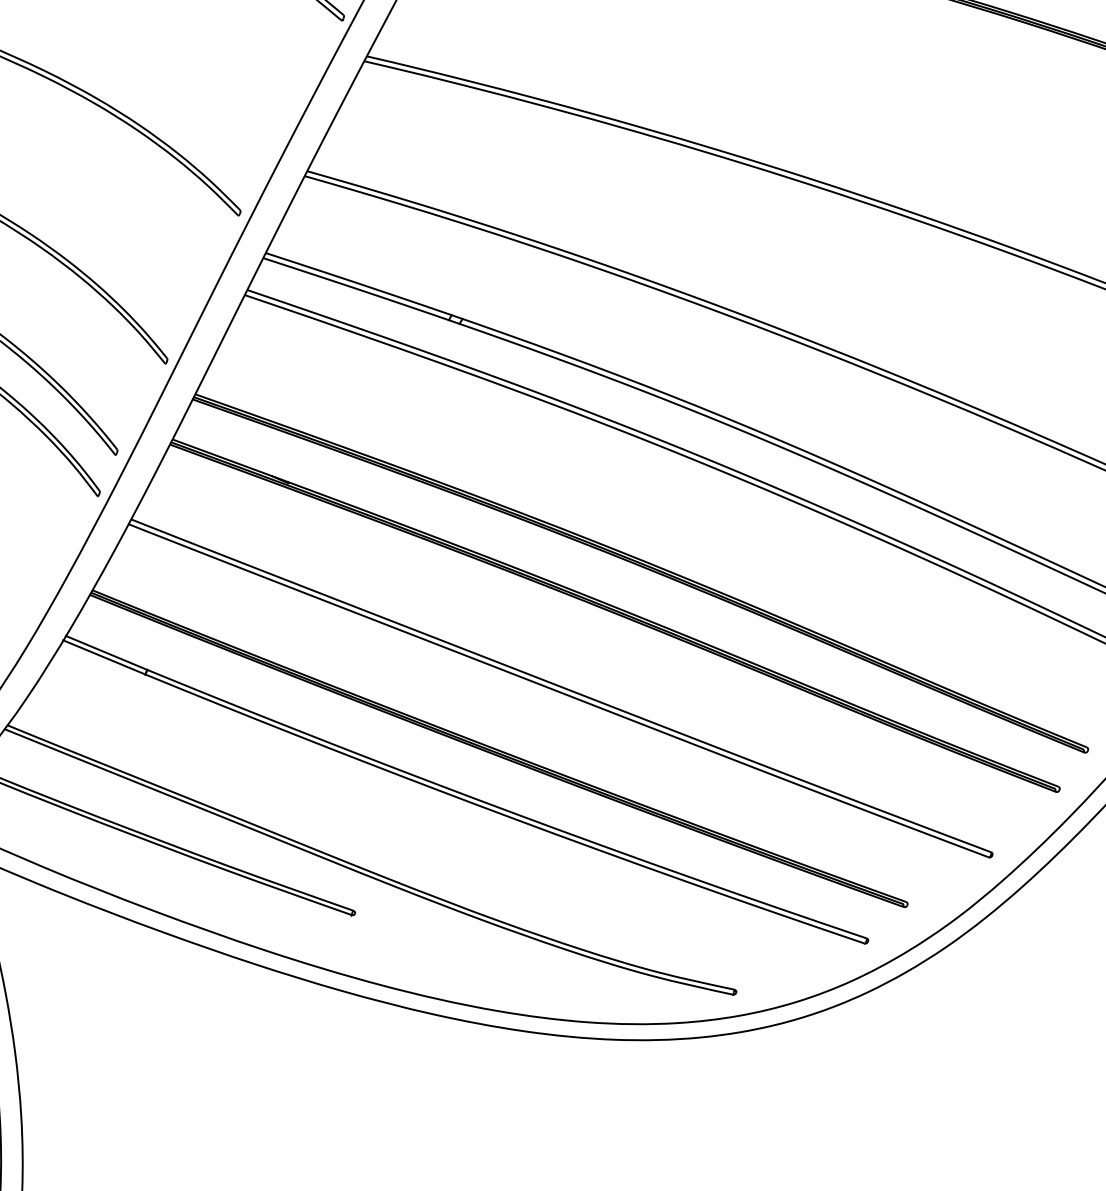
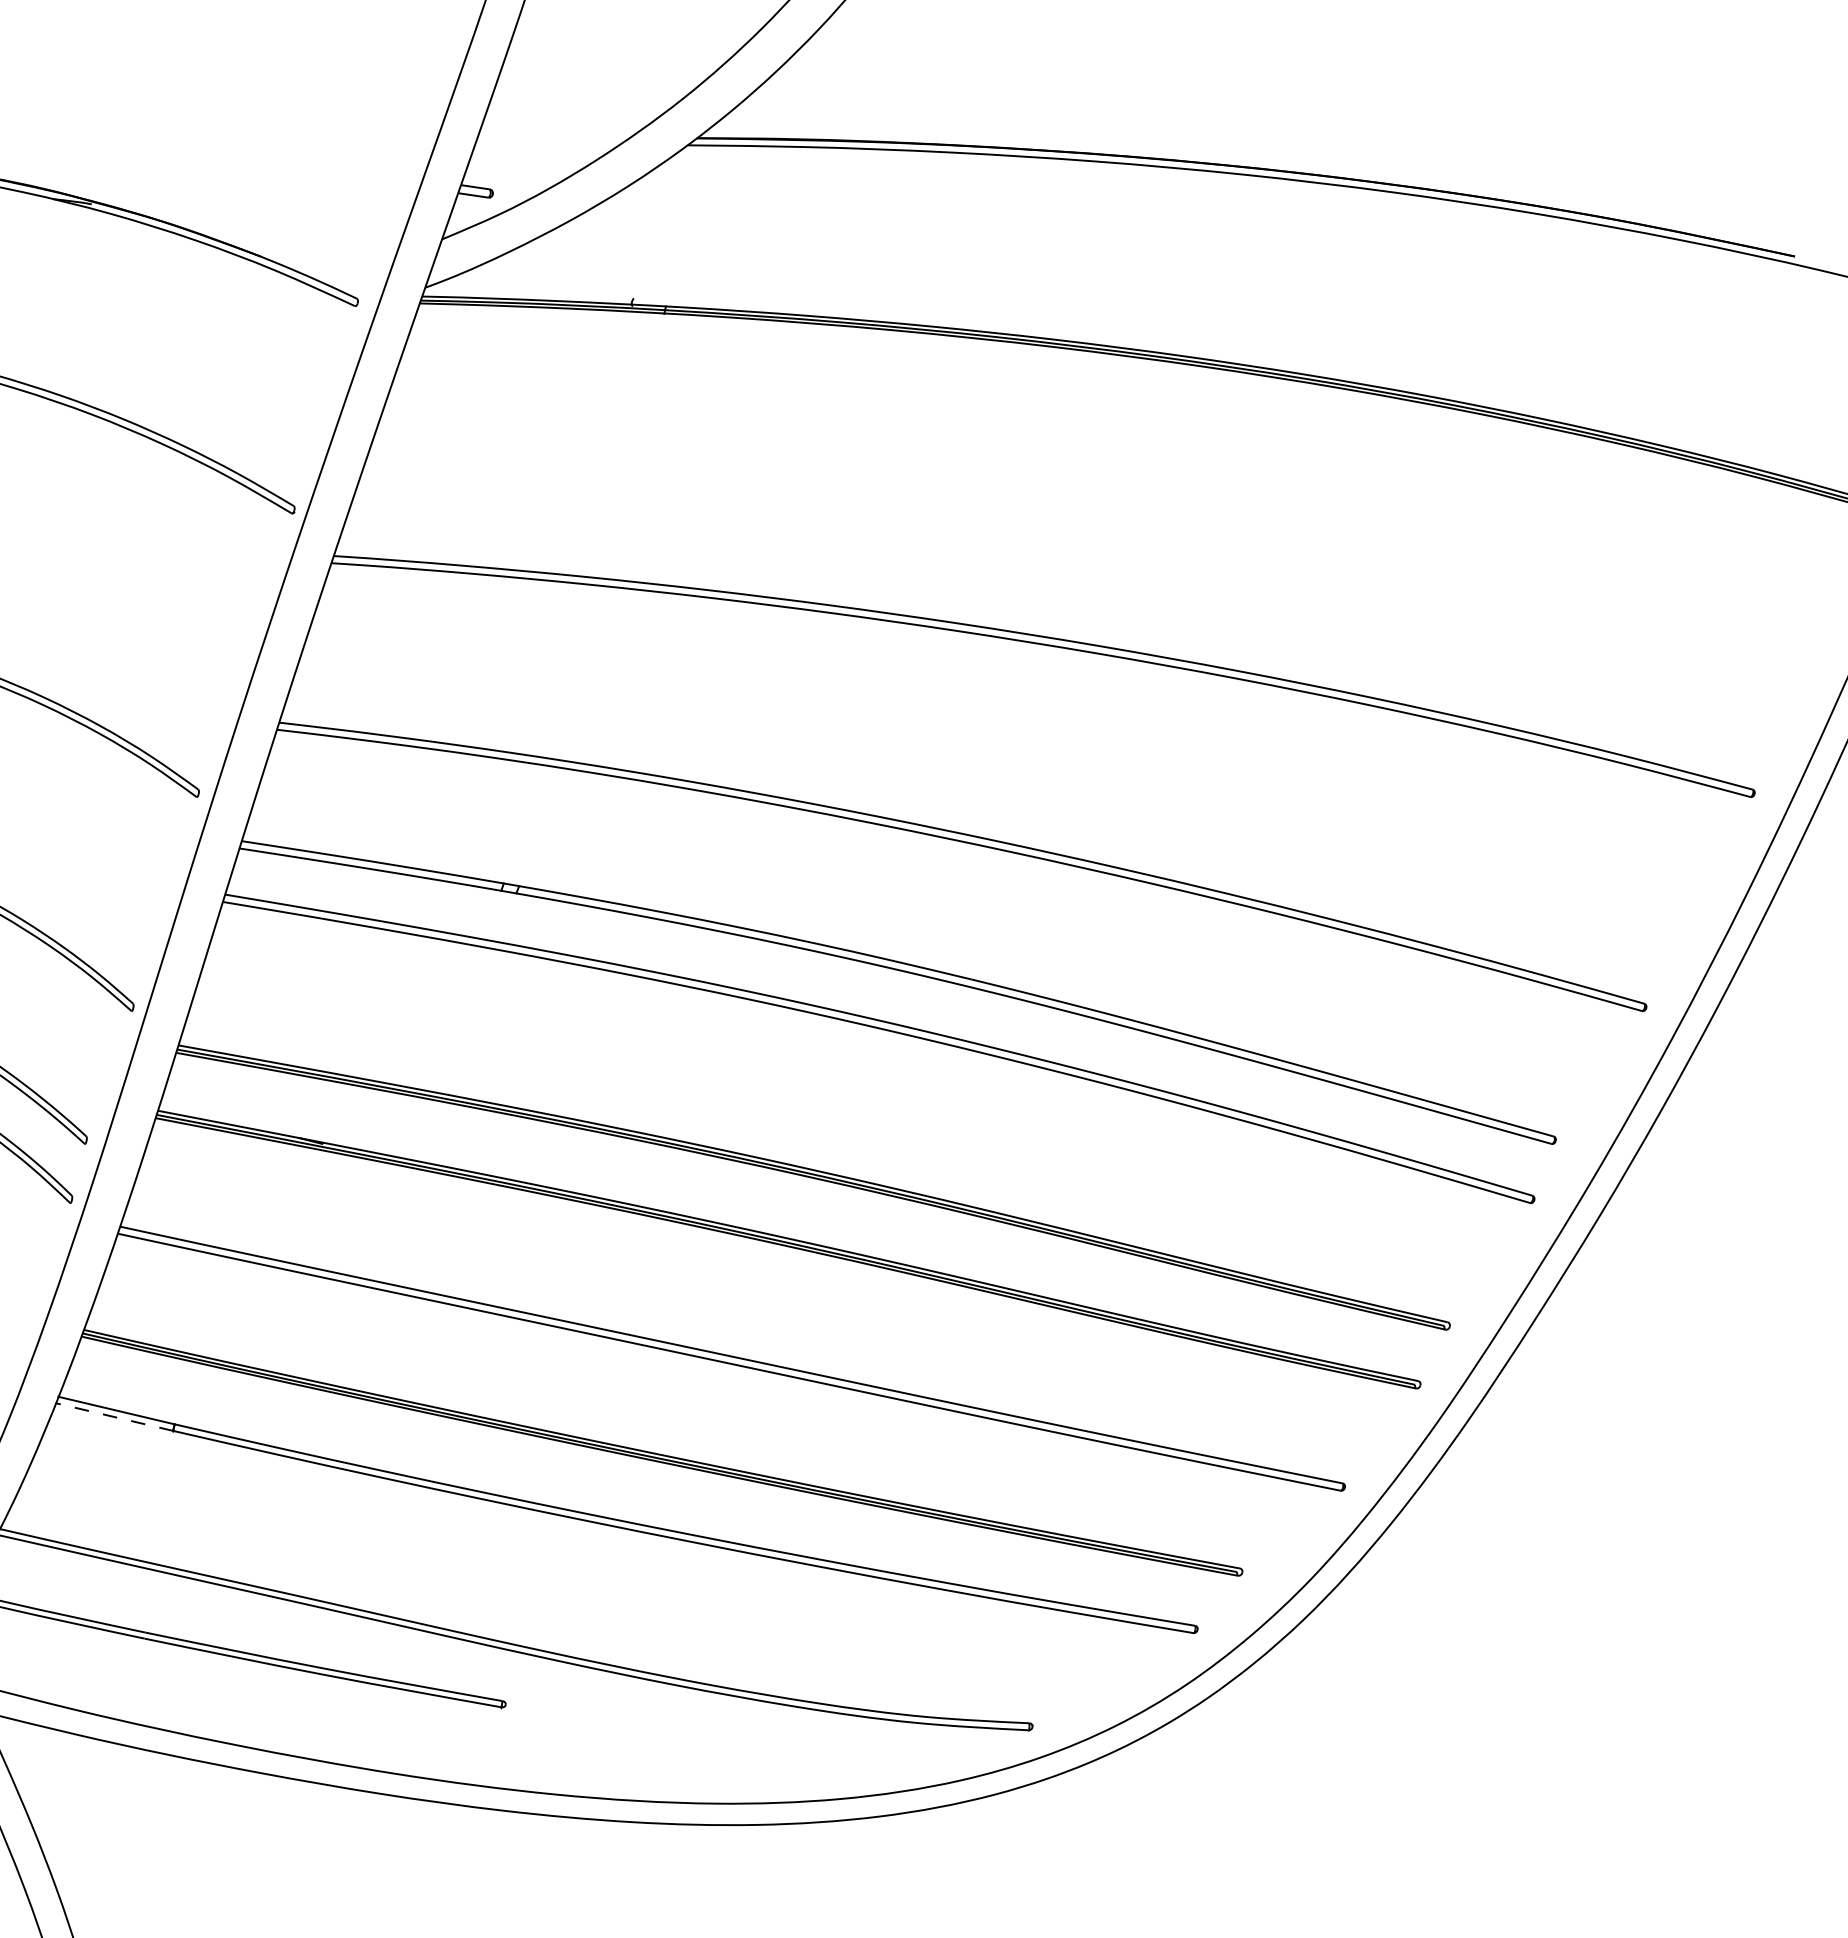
line: (104, 657) -> (114, 1417), solid -> dashed

